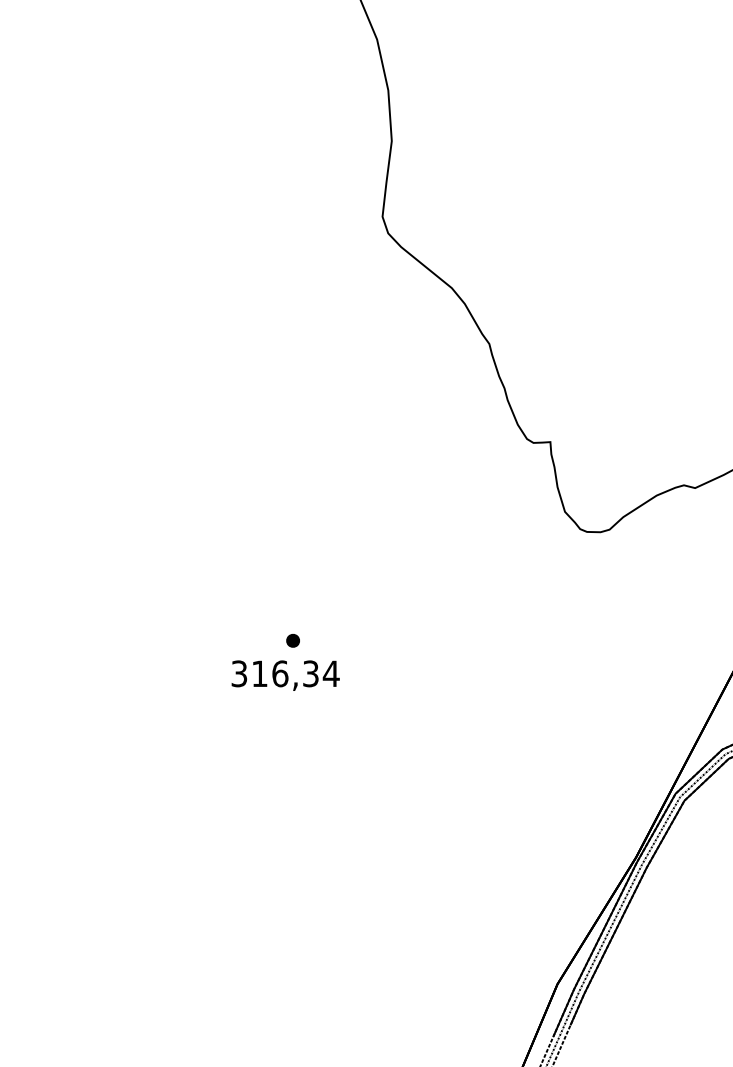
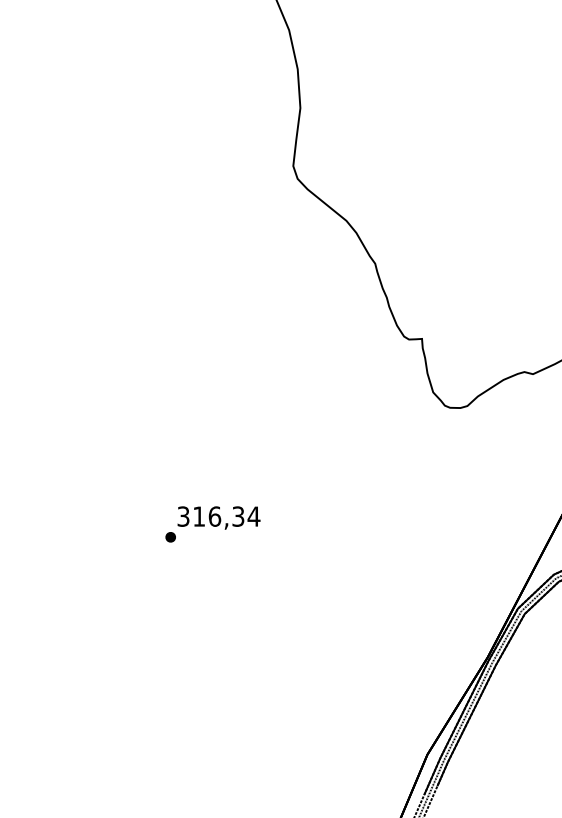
part: (292, 641) -> (170, 537), moved

